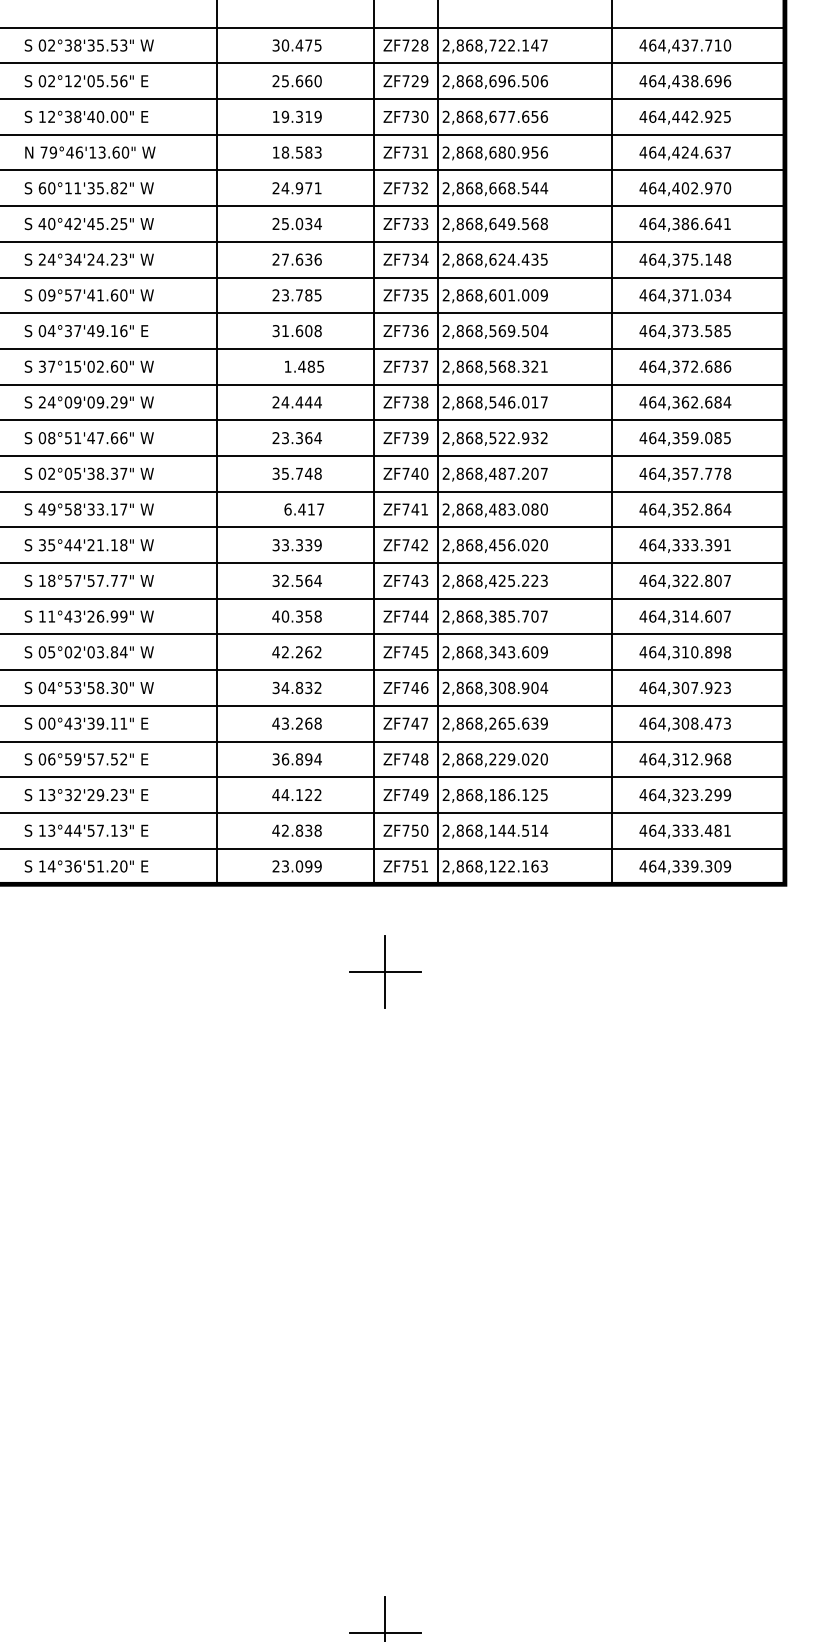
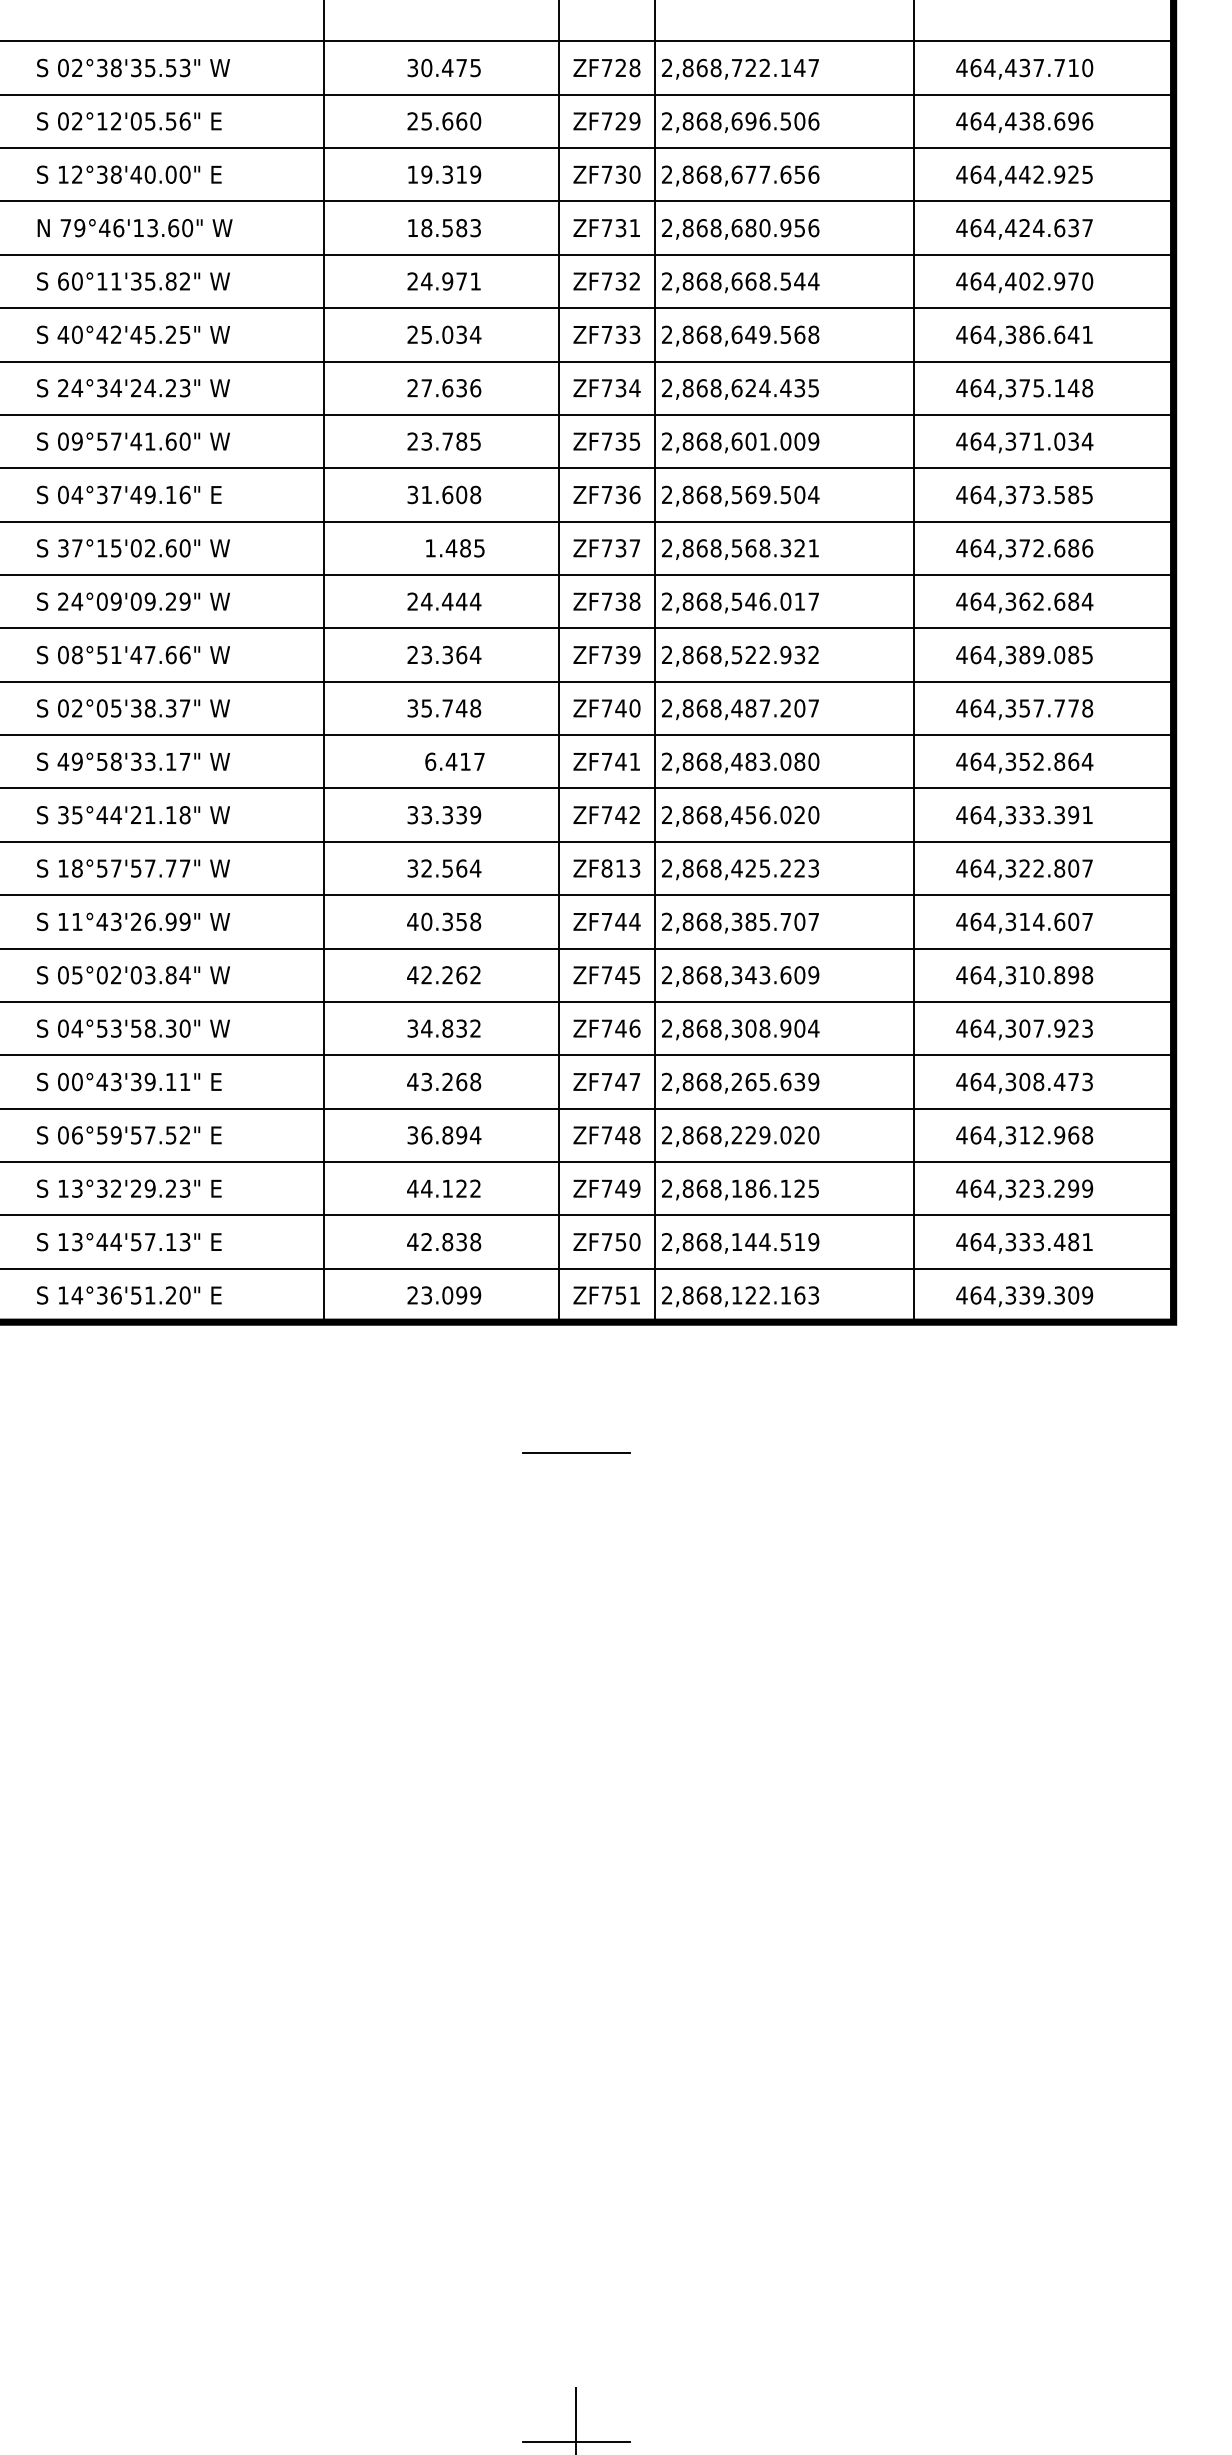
text: (685, 438) -> (1024, 655), 464,359.085 -> 464,389.085
text: (410, 580) -> (613, 867), ZF743 -> ZF813
text: (544, 830) -> (814, 1241), 2,868,144.514 -> 2,868,144.519
line: (385, 971) -> (576, 1452), removed

